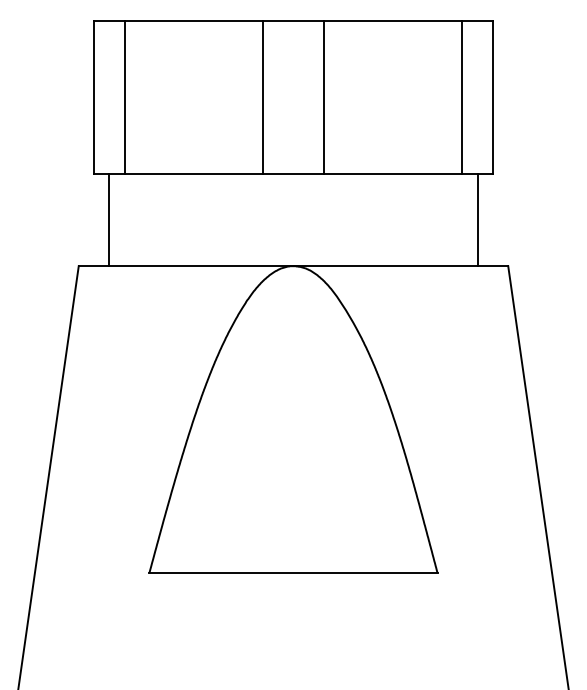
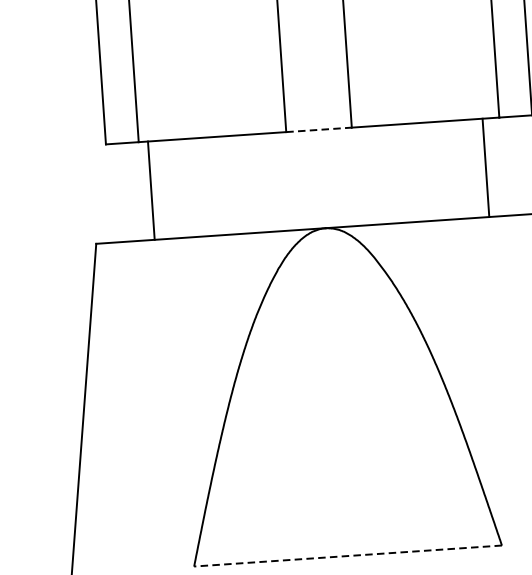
line: (293, 174) -> (319, 130), solid -> dashed
line: (109, 220) -> (151, 191), moved
line: (477, 220) -> (485, 168), moved
line: (293, 572) -> (348, 555), solid -> dashed

